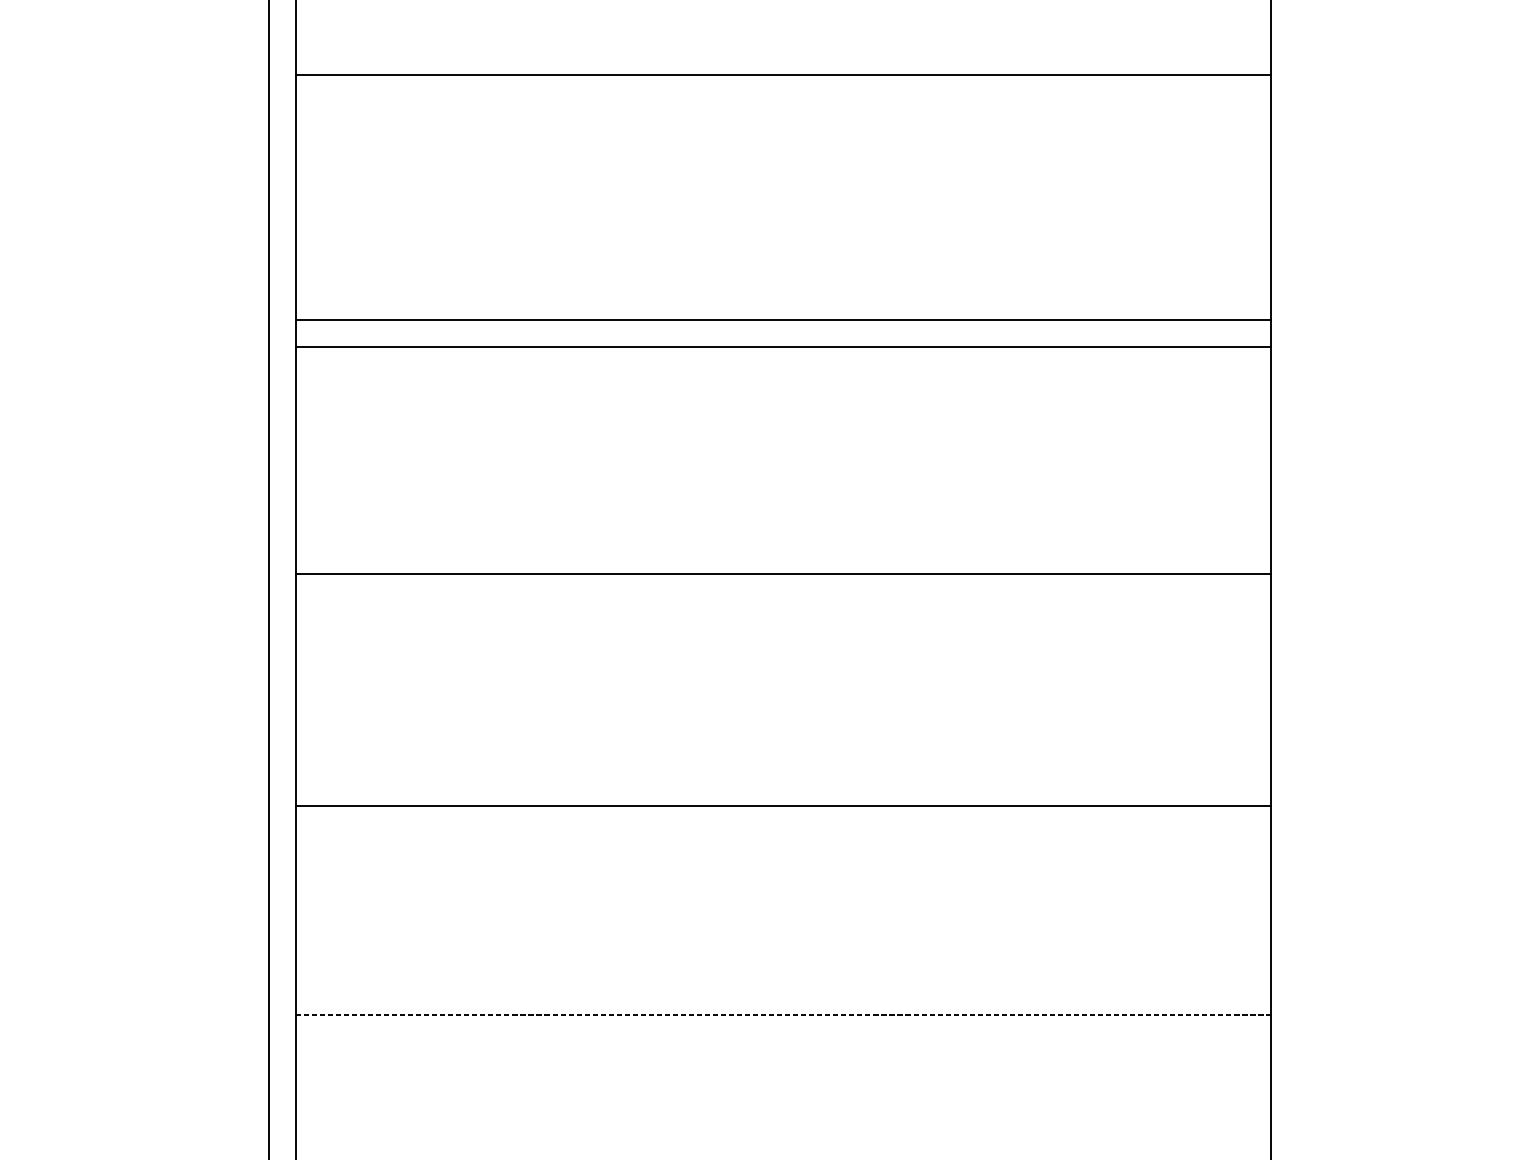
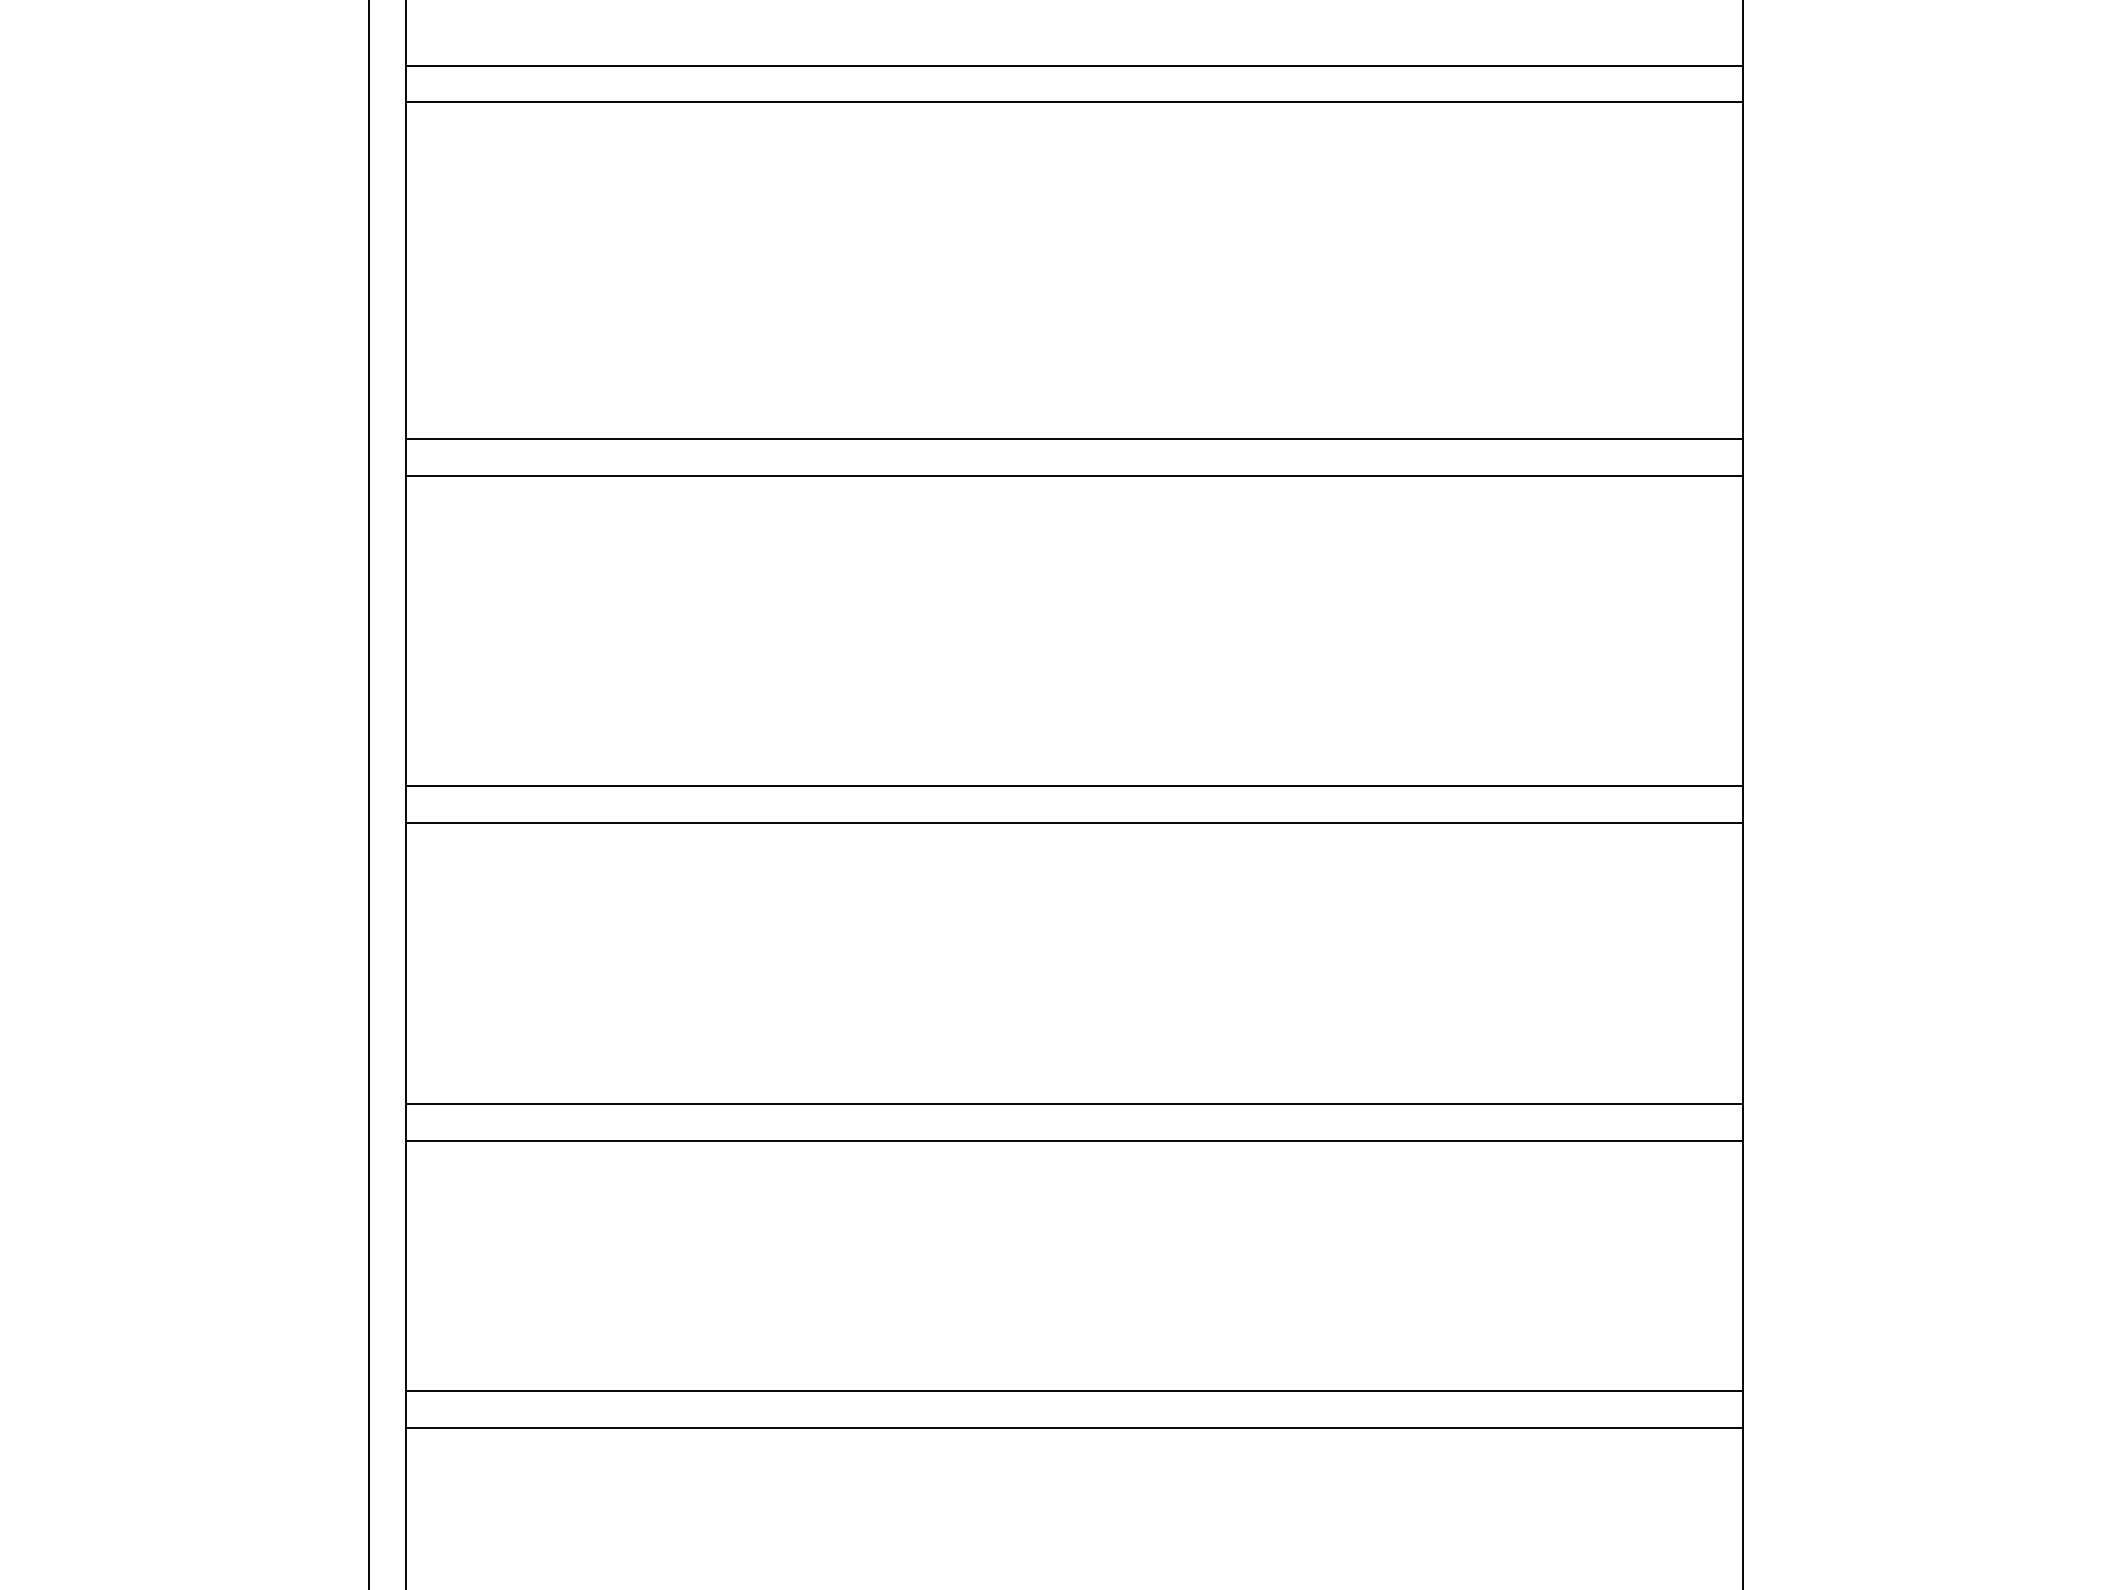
line: (782, 47) -> (1073, 65), added
line: (782, 600) -> (1073, 823), added
line: (782, 832) -> (1073, 1141), added
line: (783, 1015) -> (1074, 1391), dashed -> solid
line: (782, 1041) -> (1073, 1427), added

